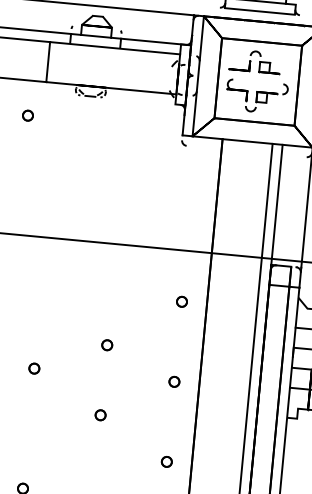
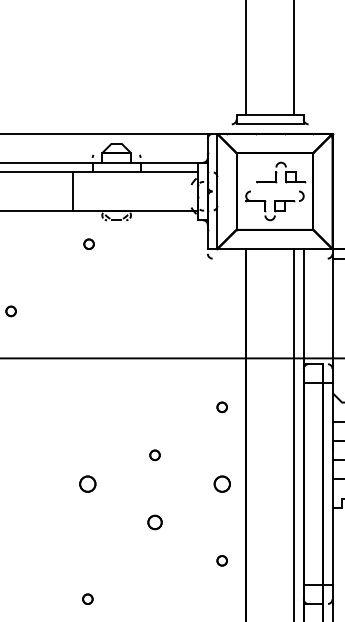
part: (255, 61) -> (281, 172), moved
part: (27, 114) -> (88, 243), moved
part: (34, 367) -> (87, 483), size x1.6
part: (173, 381) -> (221, 483), size x1.6
part: (100, 415) -> (154, 522), size x1.4

